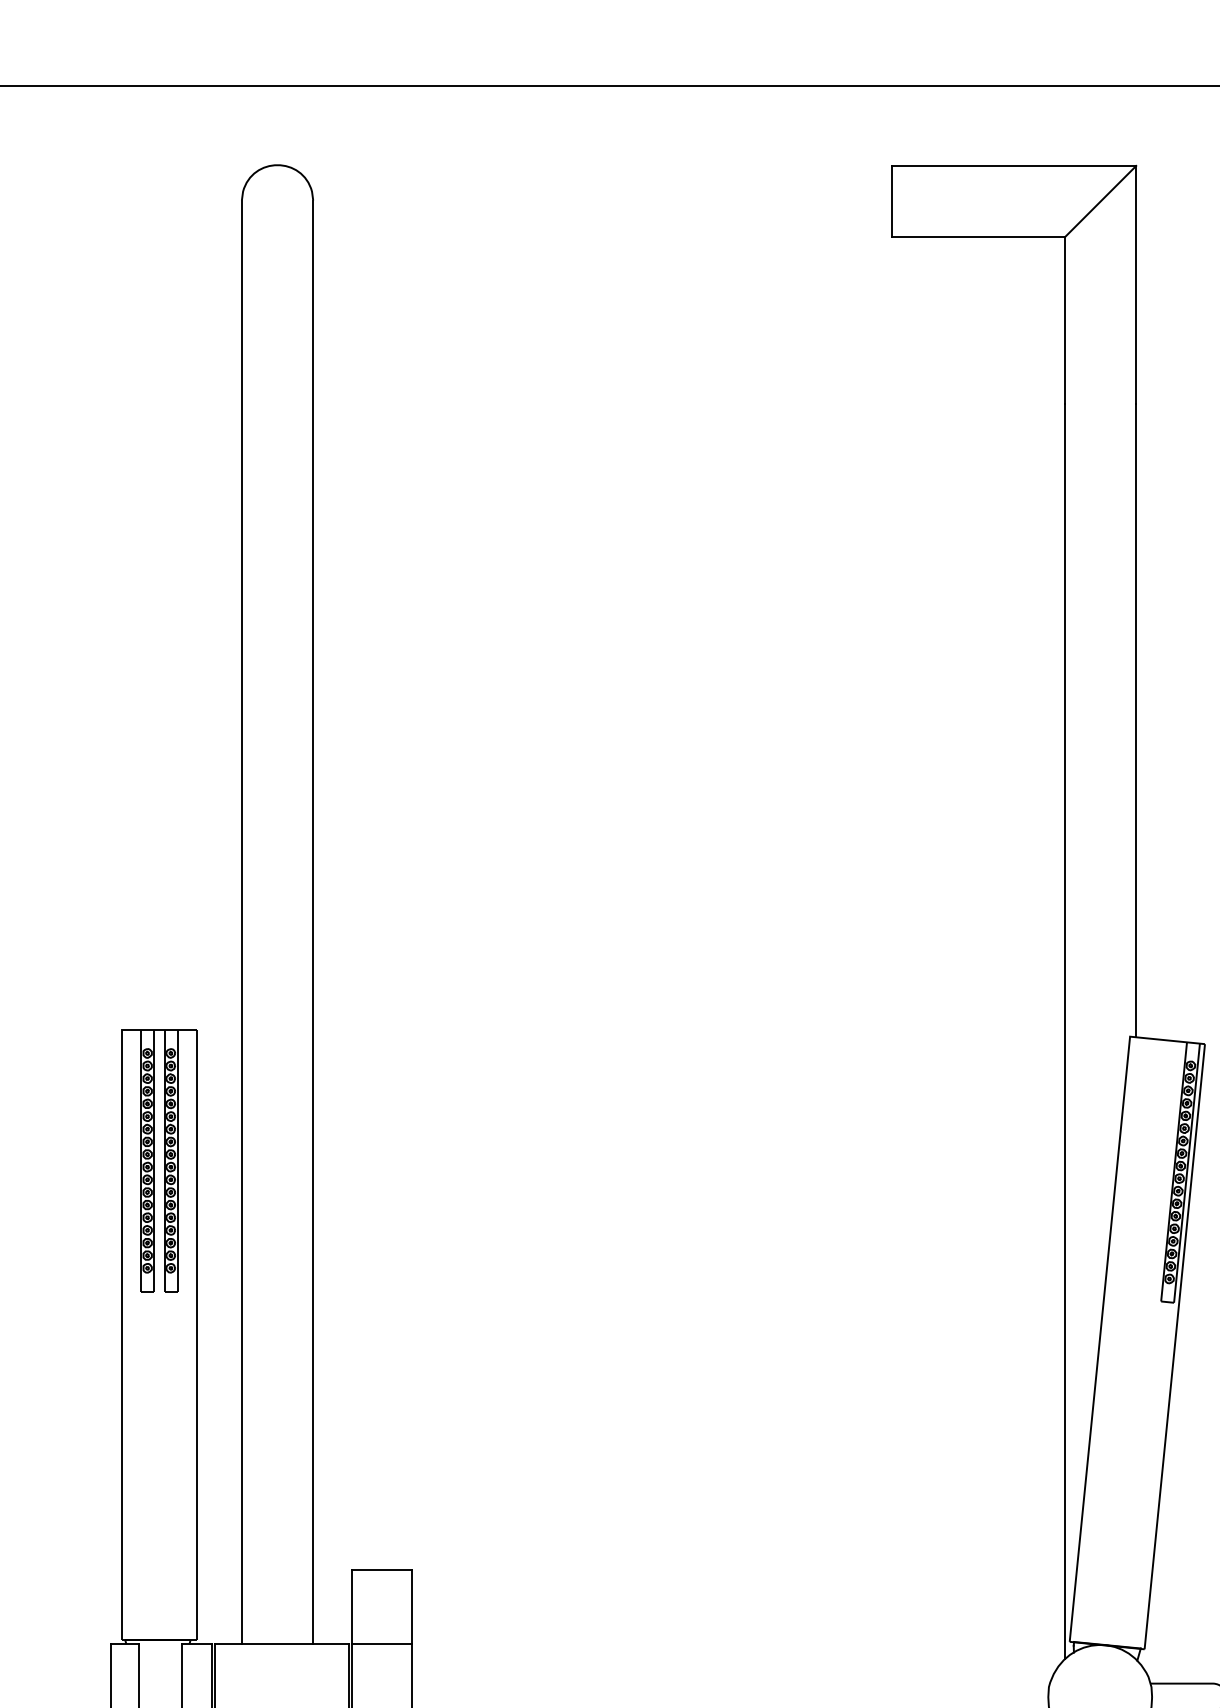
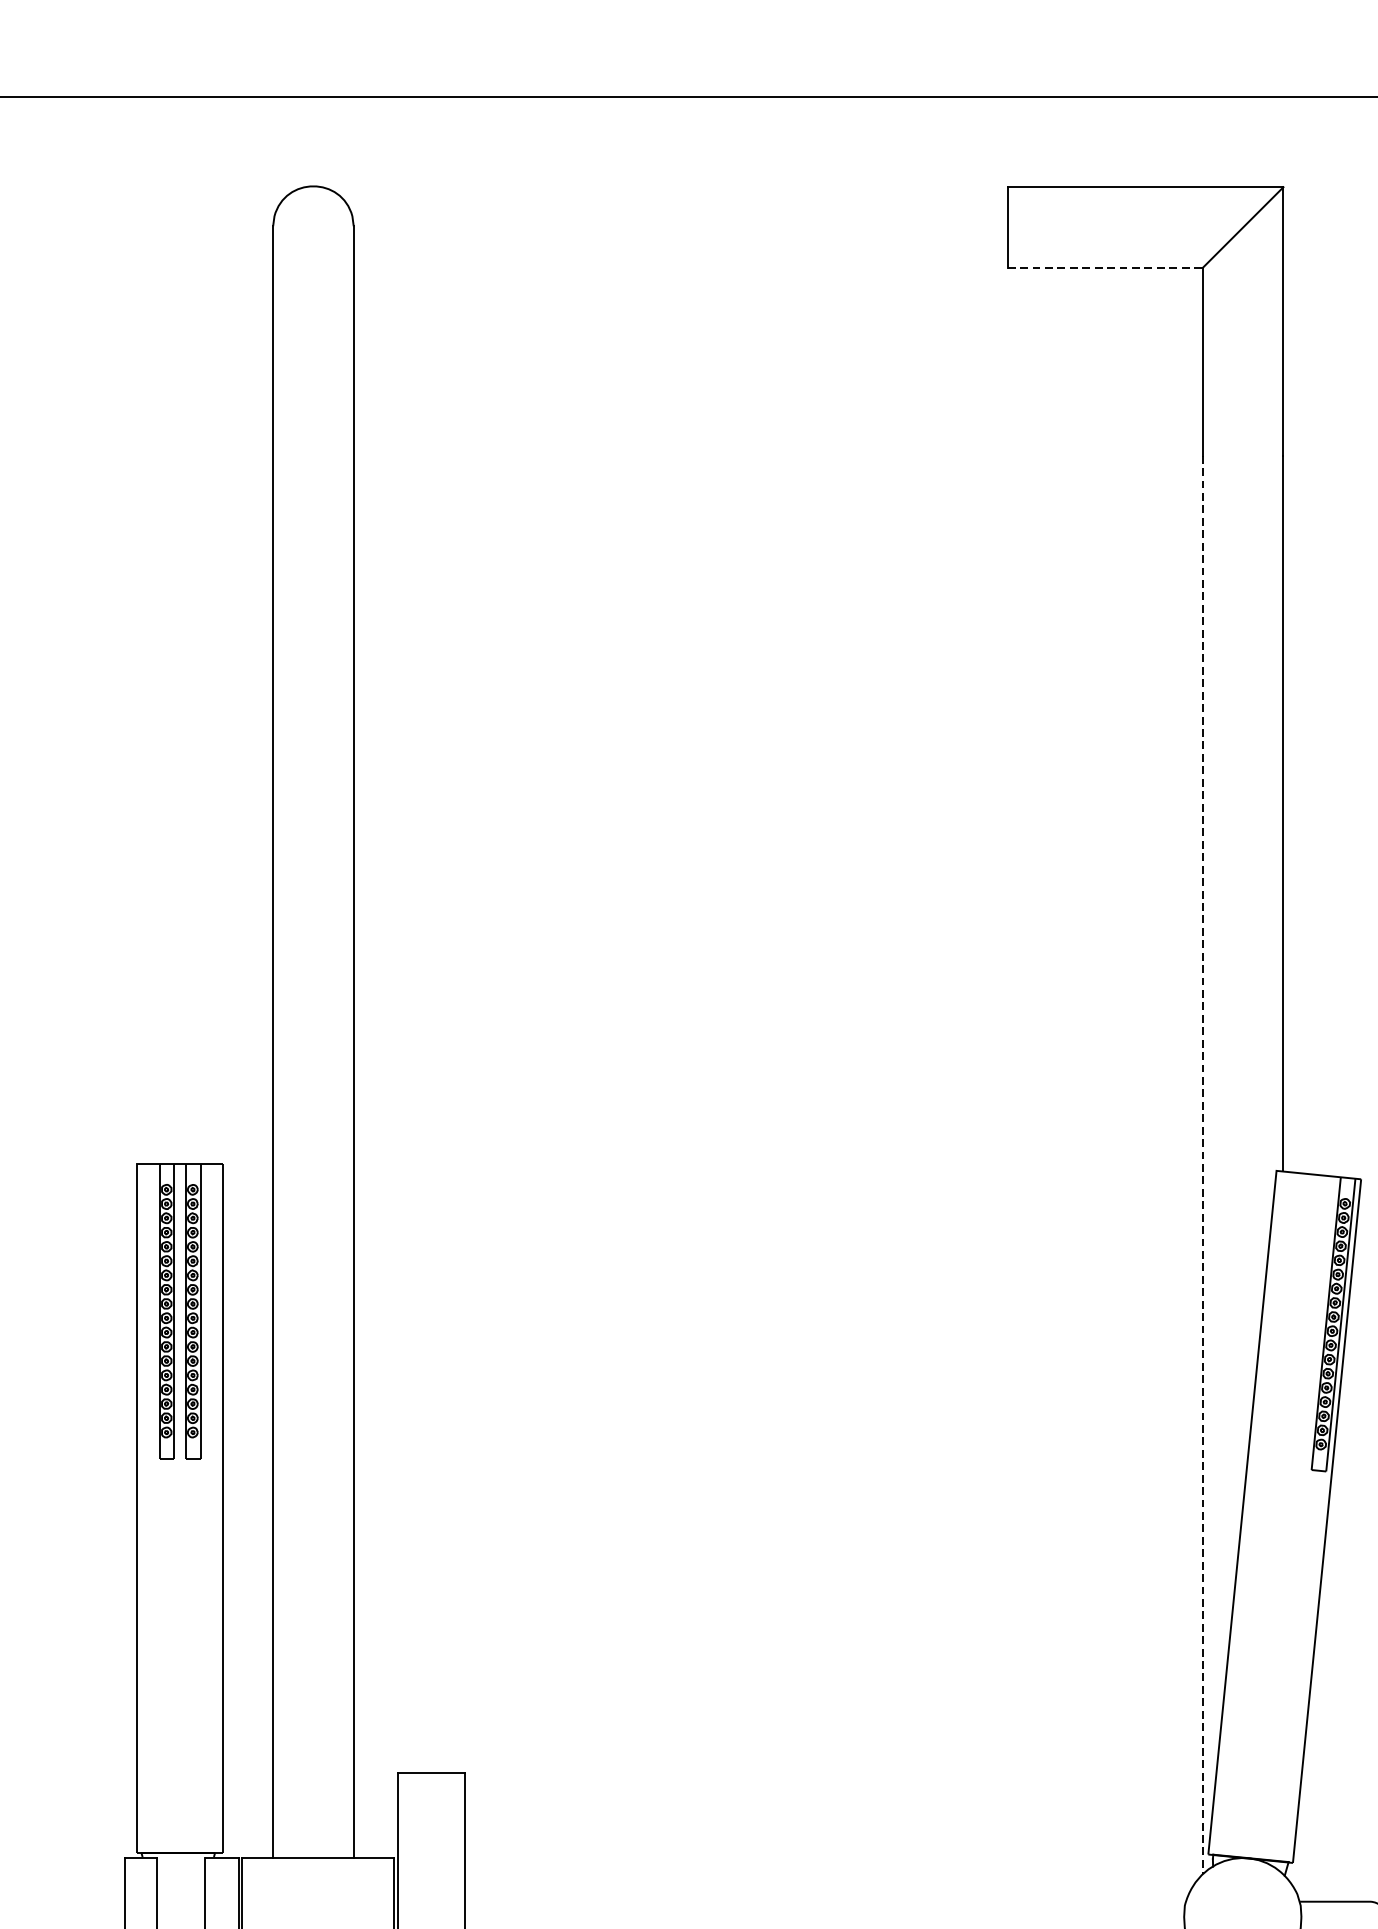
line: (978, 237) -> (1105, 268), solid -> dashed
line: (1064, 1031) -> (1202, 1165), solid -> dashed
line: (381, 1644) -> (430, 1857), removed

